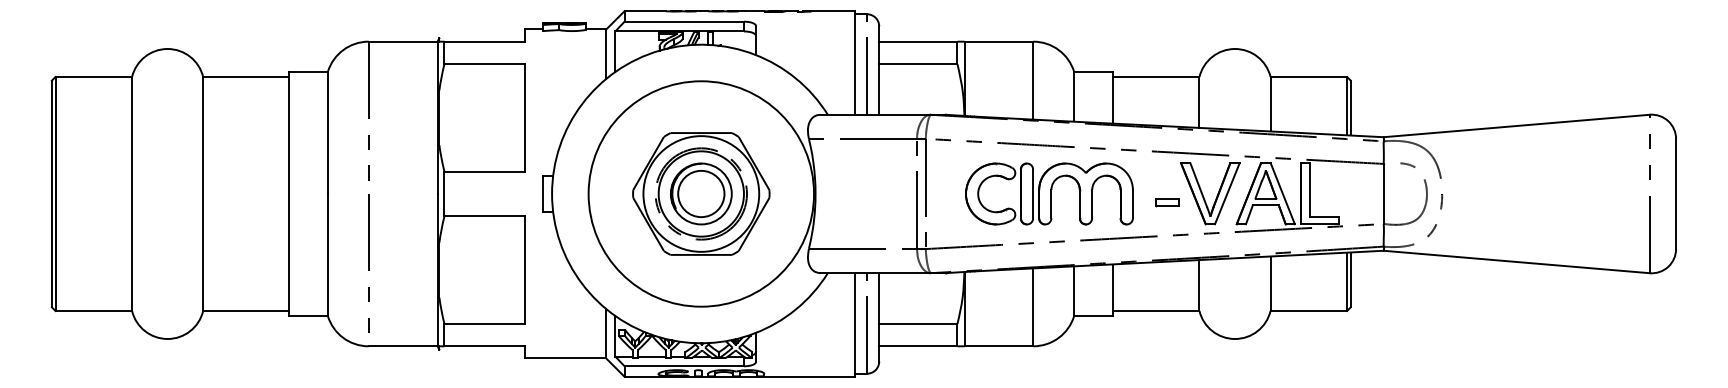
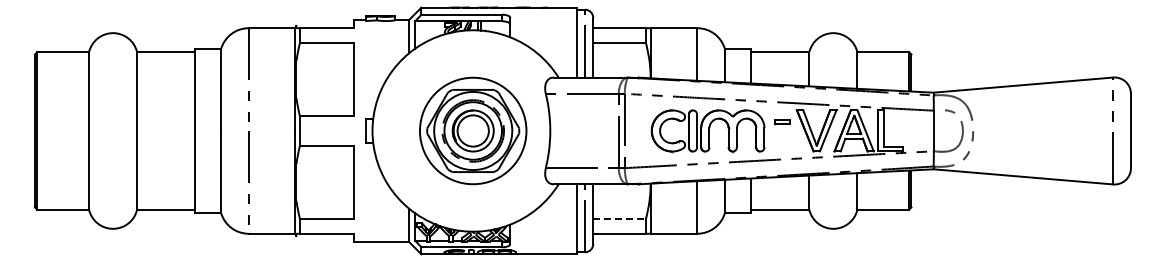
circle: (701, 193) -> (473, 130), size x0.7
part: (1167, 203) -> (782, 122), moved
line: (919, 323) -> (620, 218), solid -> dashed

